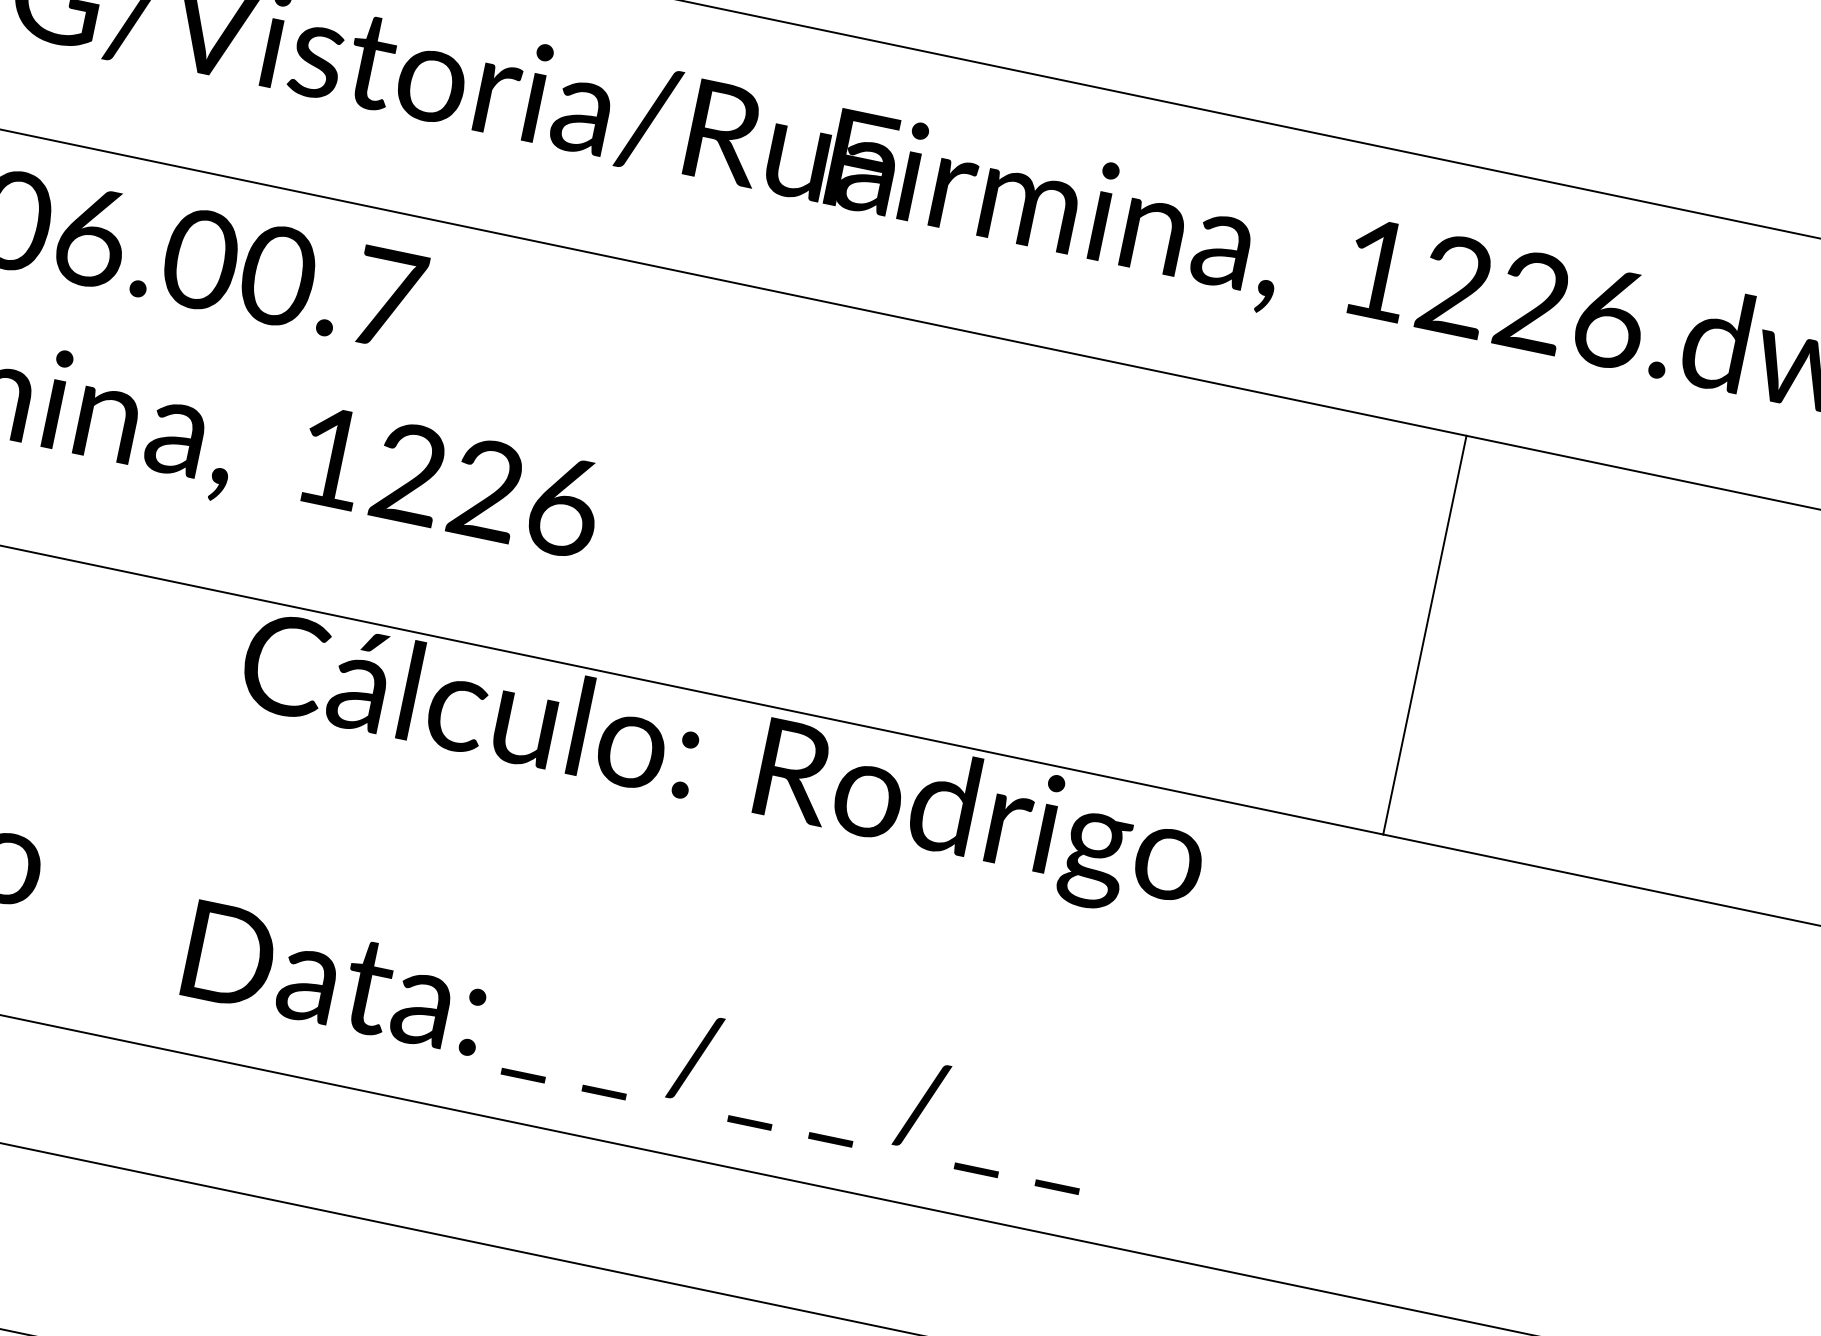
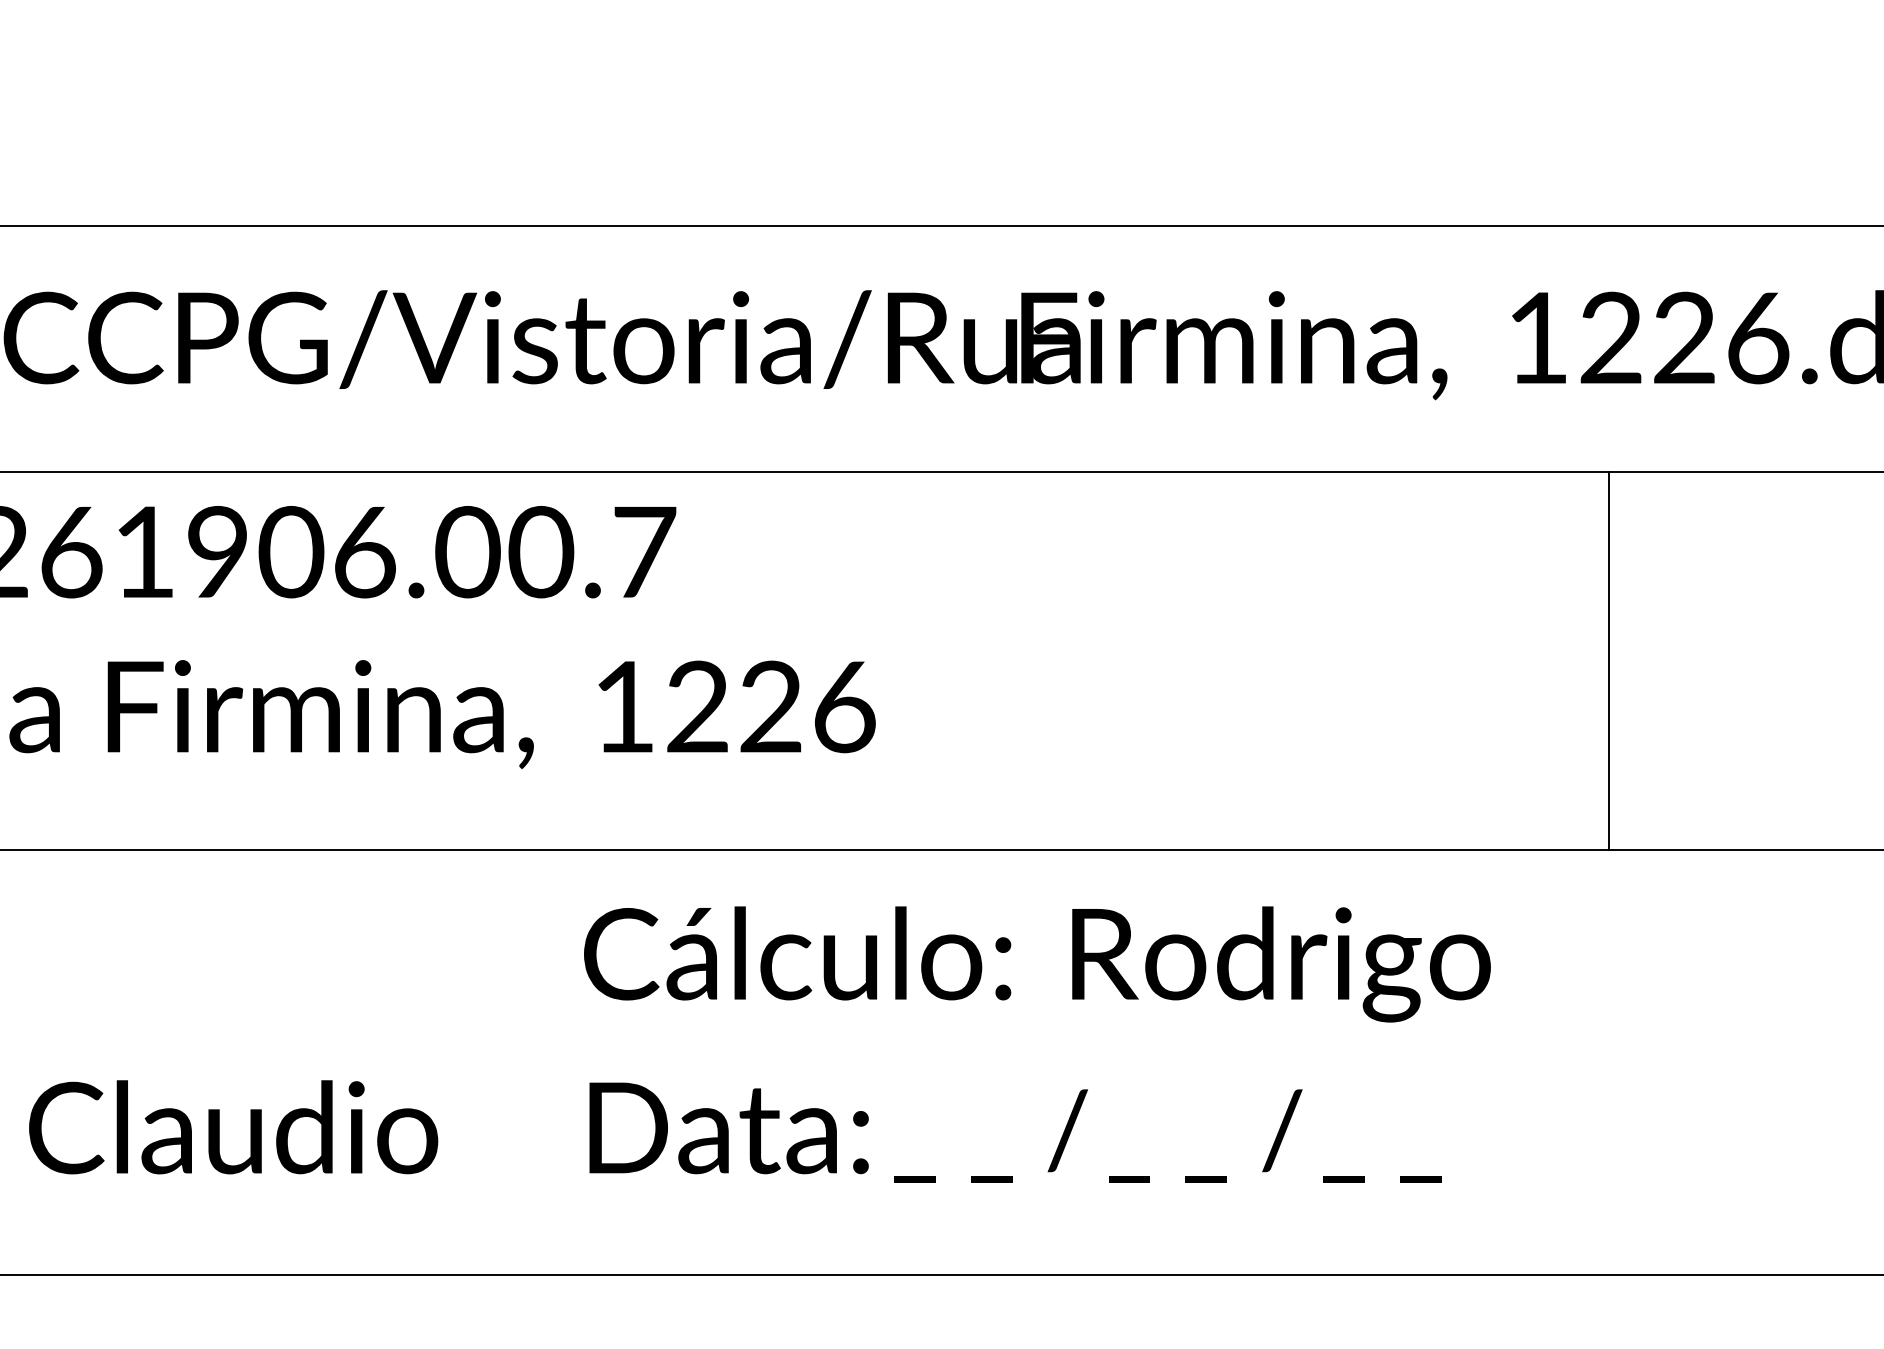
line: (1424, 634) -> (1608, 660), moved
text: (722, 768) -> (1037, 964), moved
text: (335, 978) -> (728, 1128), moved
text: (799, 1085) -> (1167, 1135), moved

